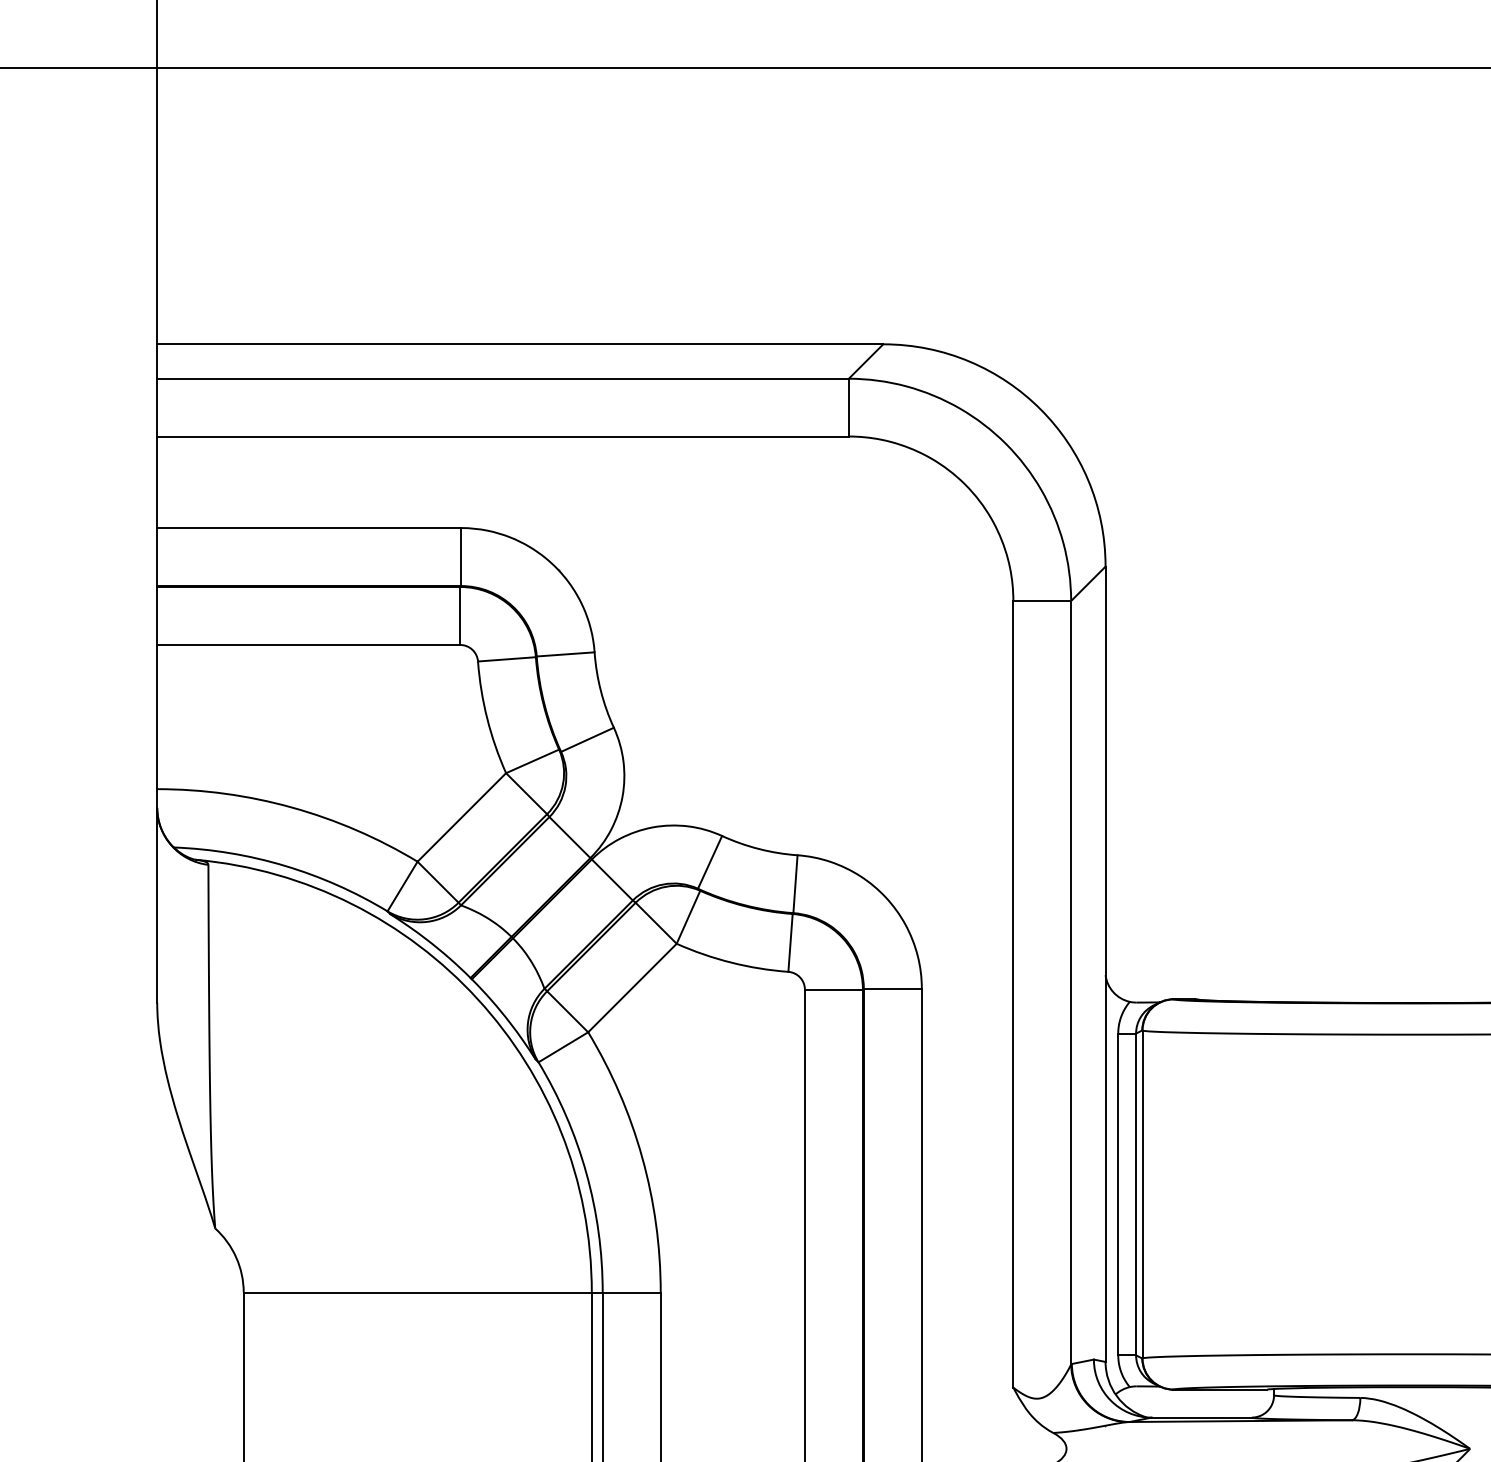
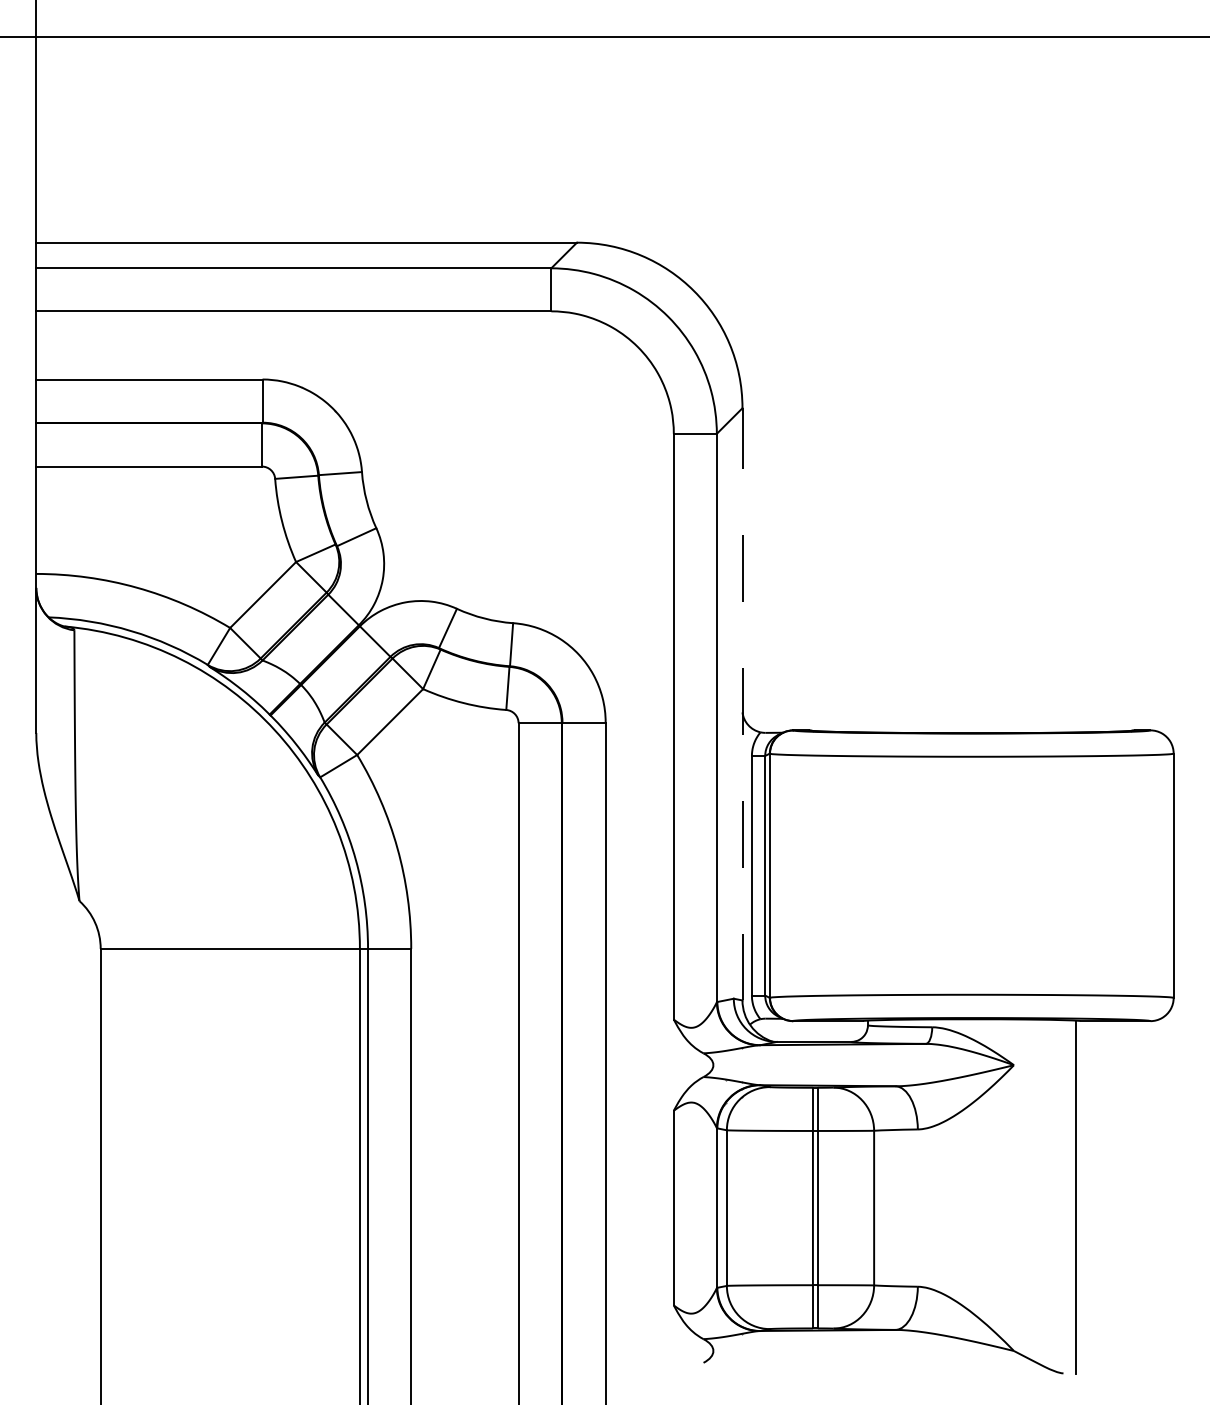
line: (1105, 963) -> (742, 703), solid -> dashed

